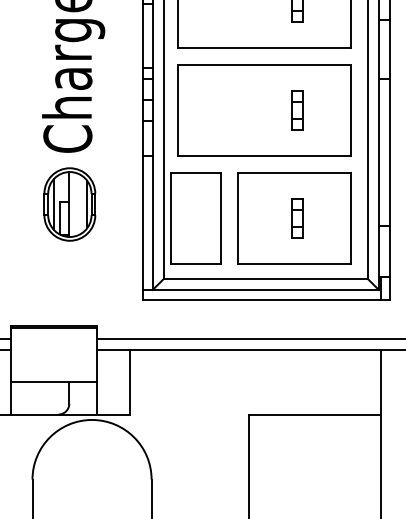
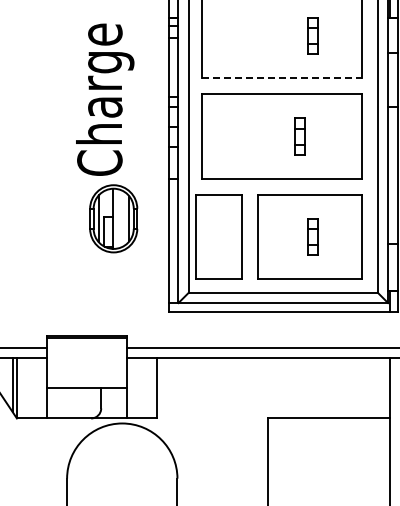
line: (264, 47) -> (282, 78), solid -> dashed
part: (297, 110) -> (299, 136), moved
part: (69, 204) -> (113, 218), moved

